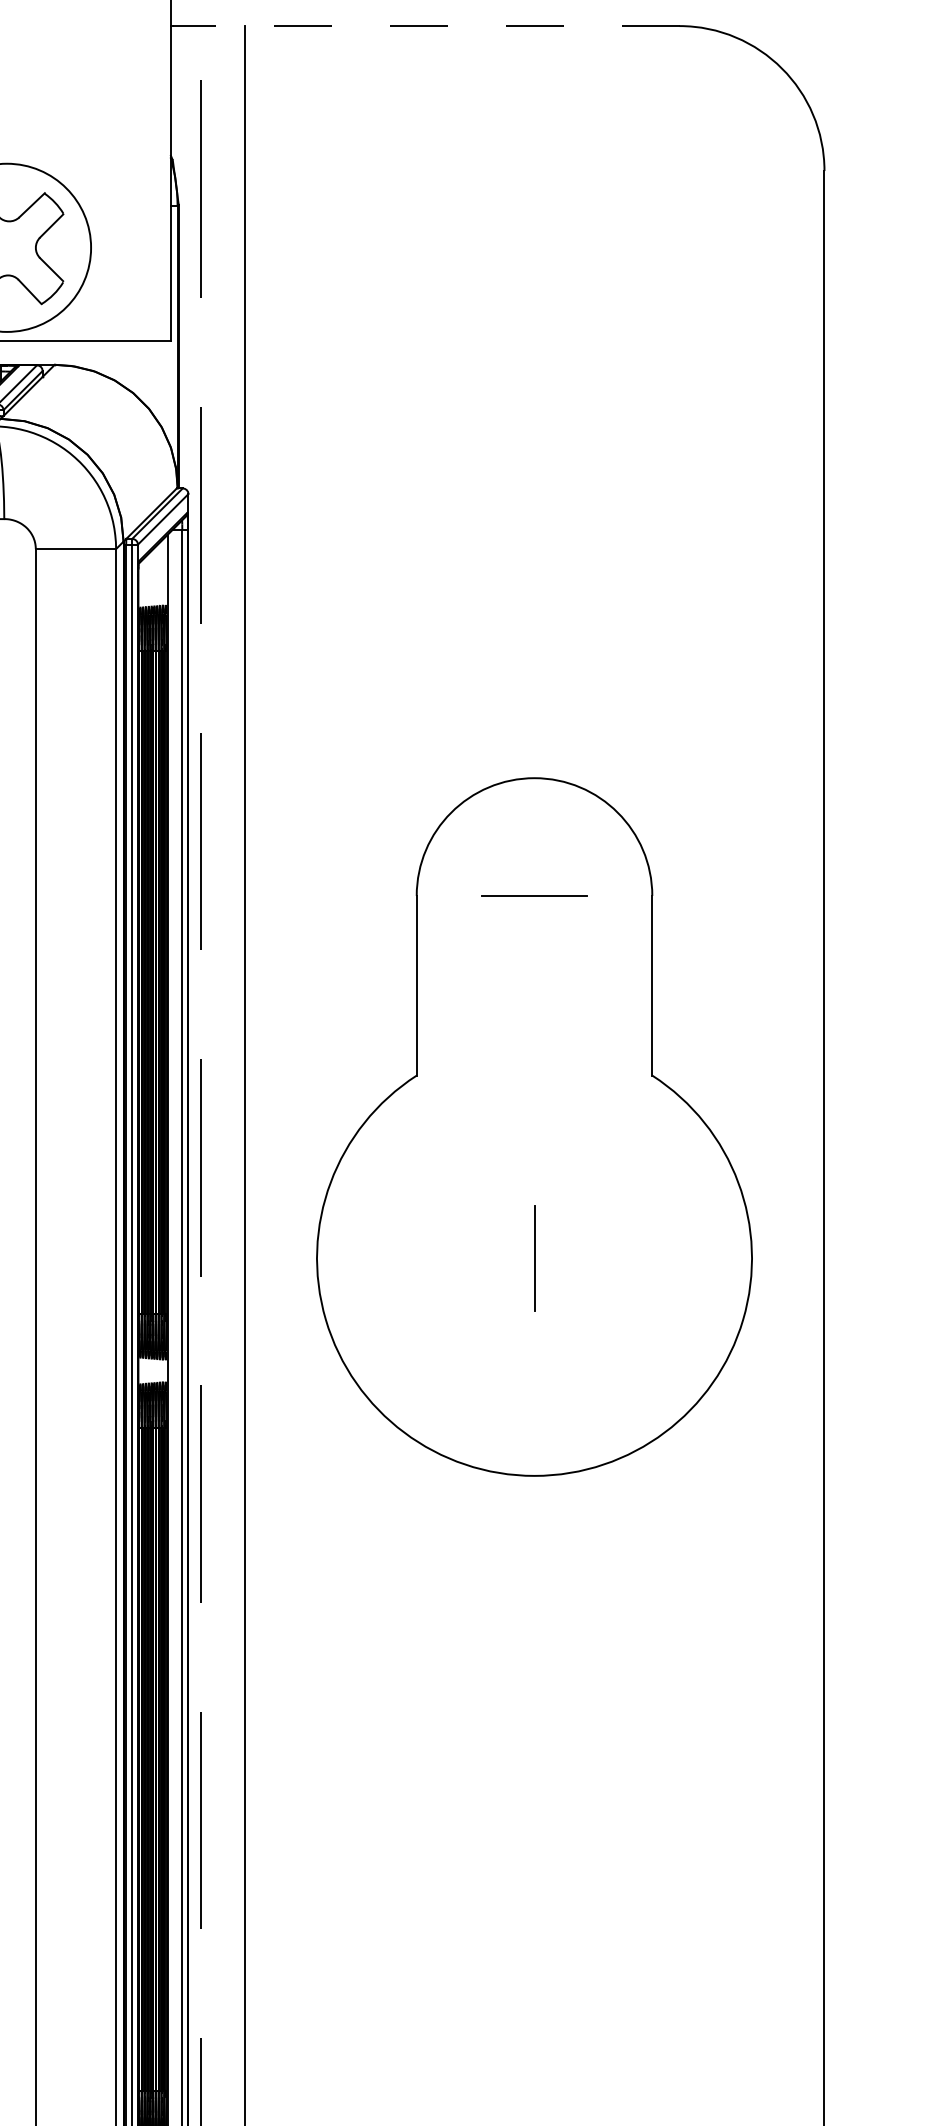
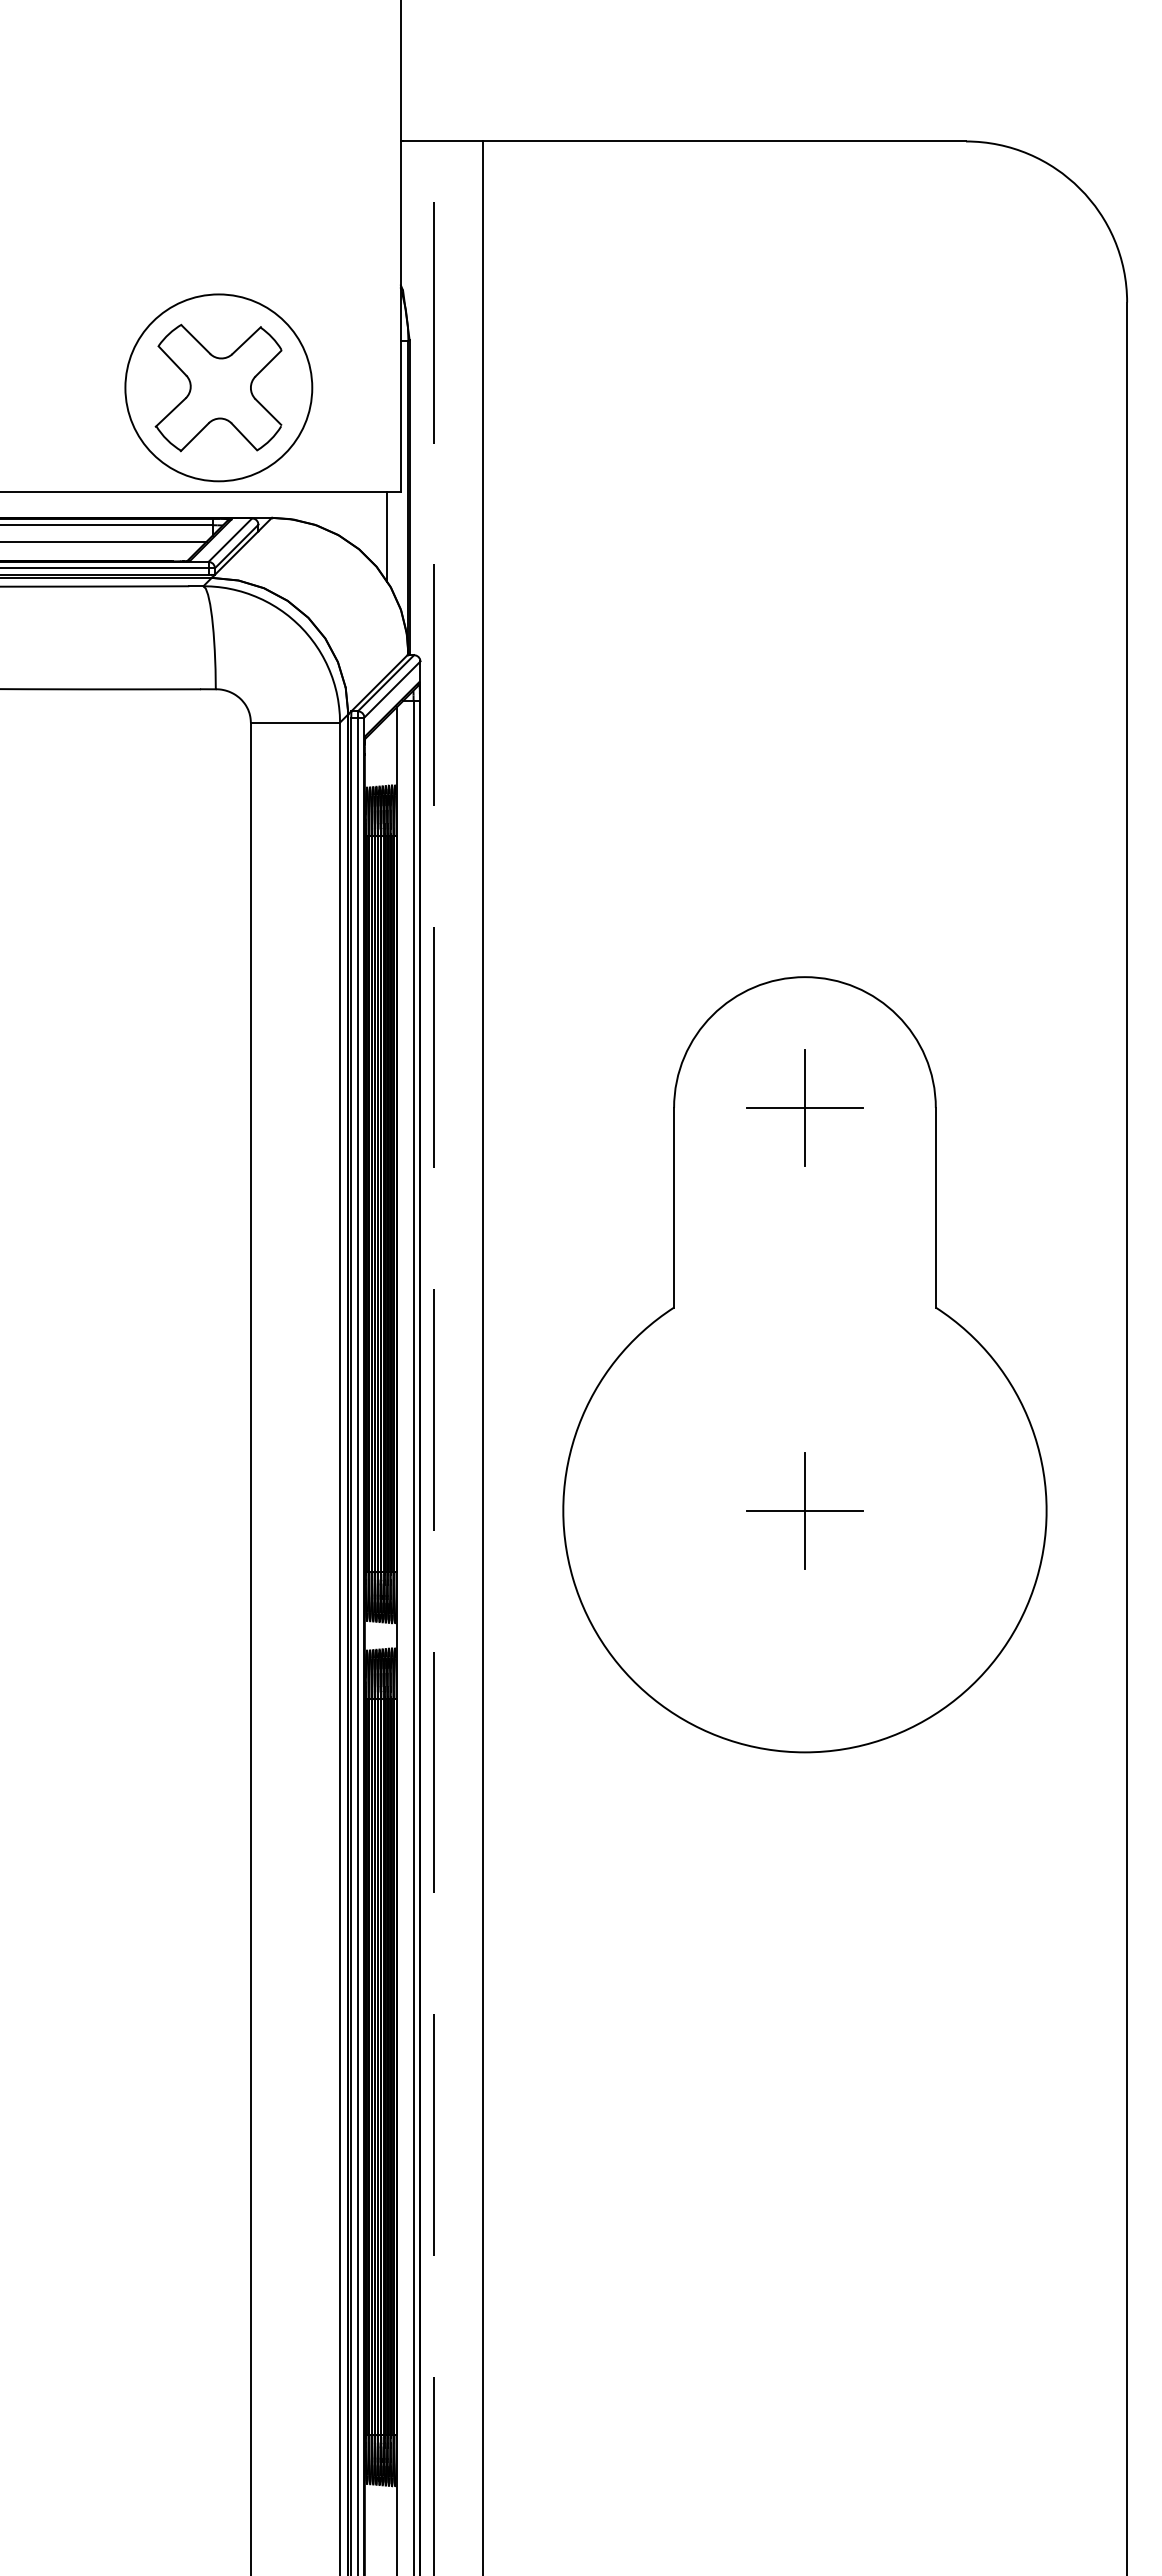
line: (426, 26) -> (684, 141), dashed -> solid
line: (157, 381) -> (386, 536), added
line: (534, 896) -> (804, 1108), added
line: (534, 1258) -> (804, 1510), added

